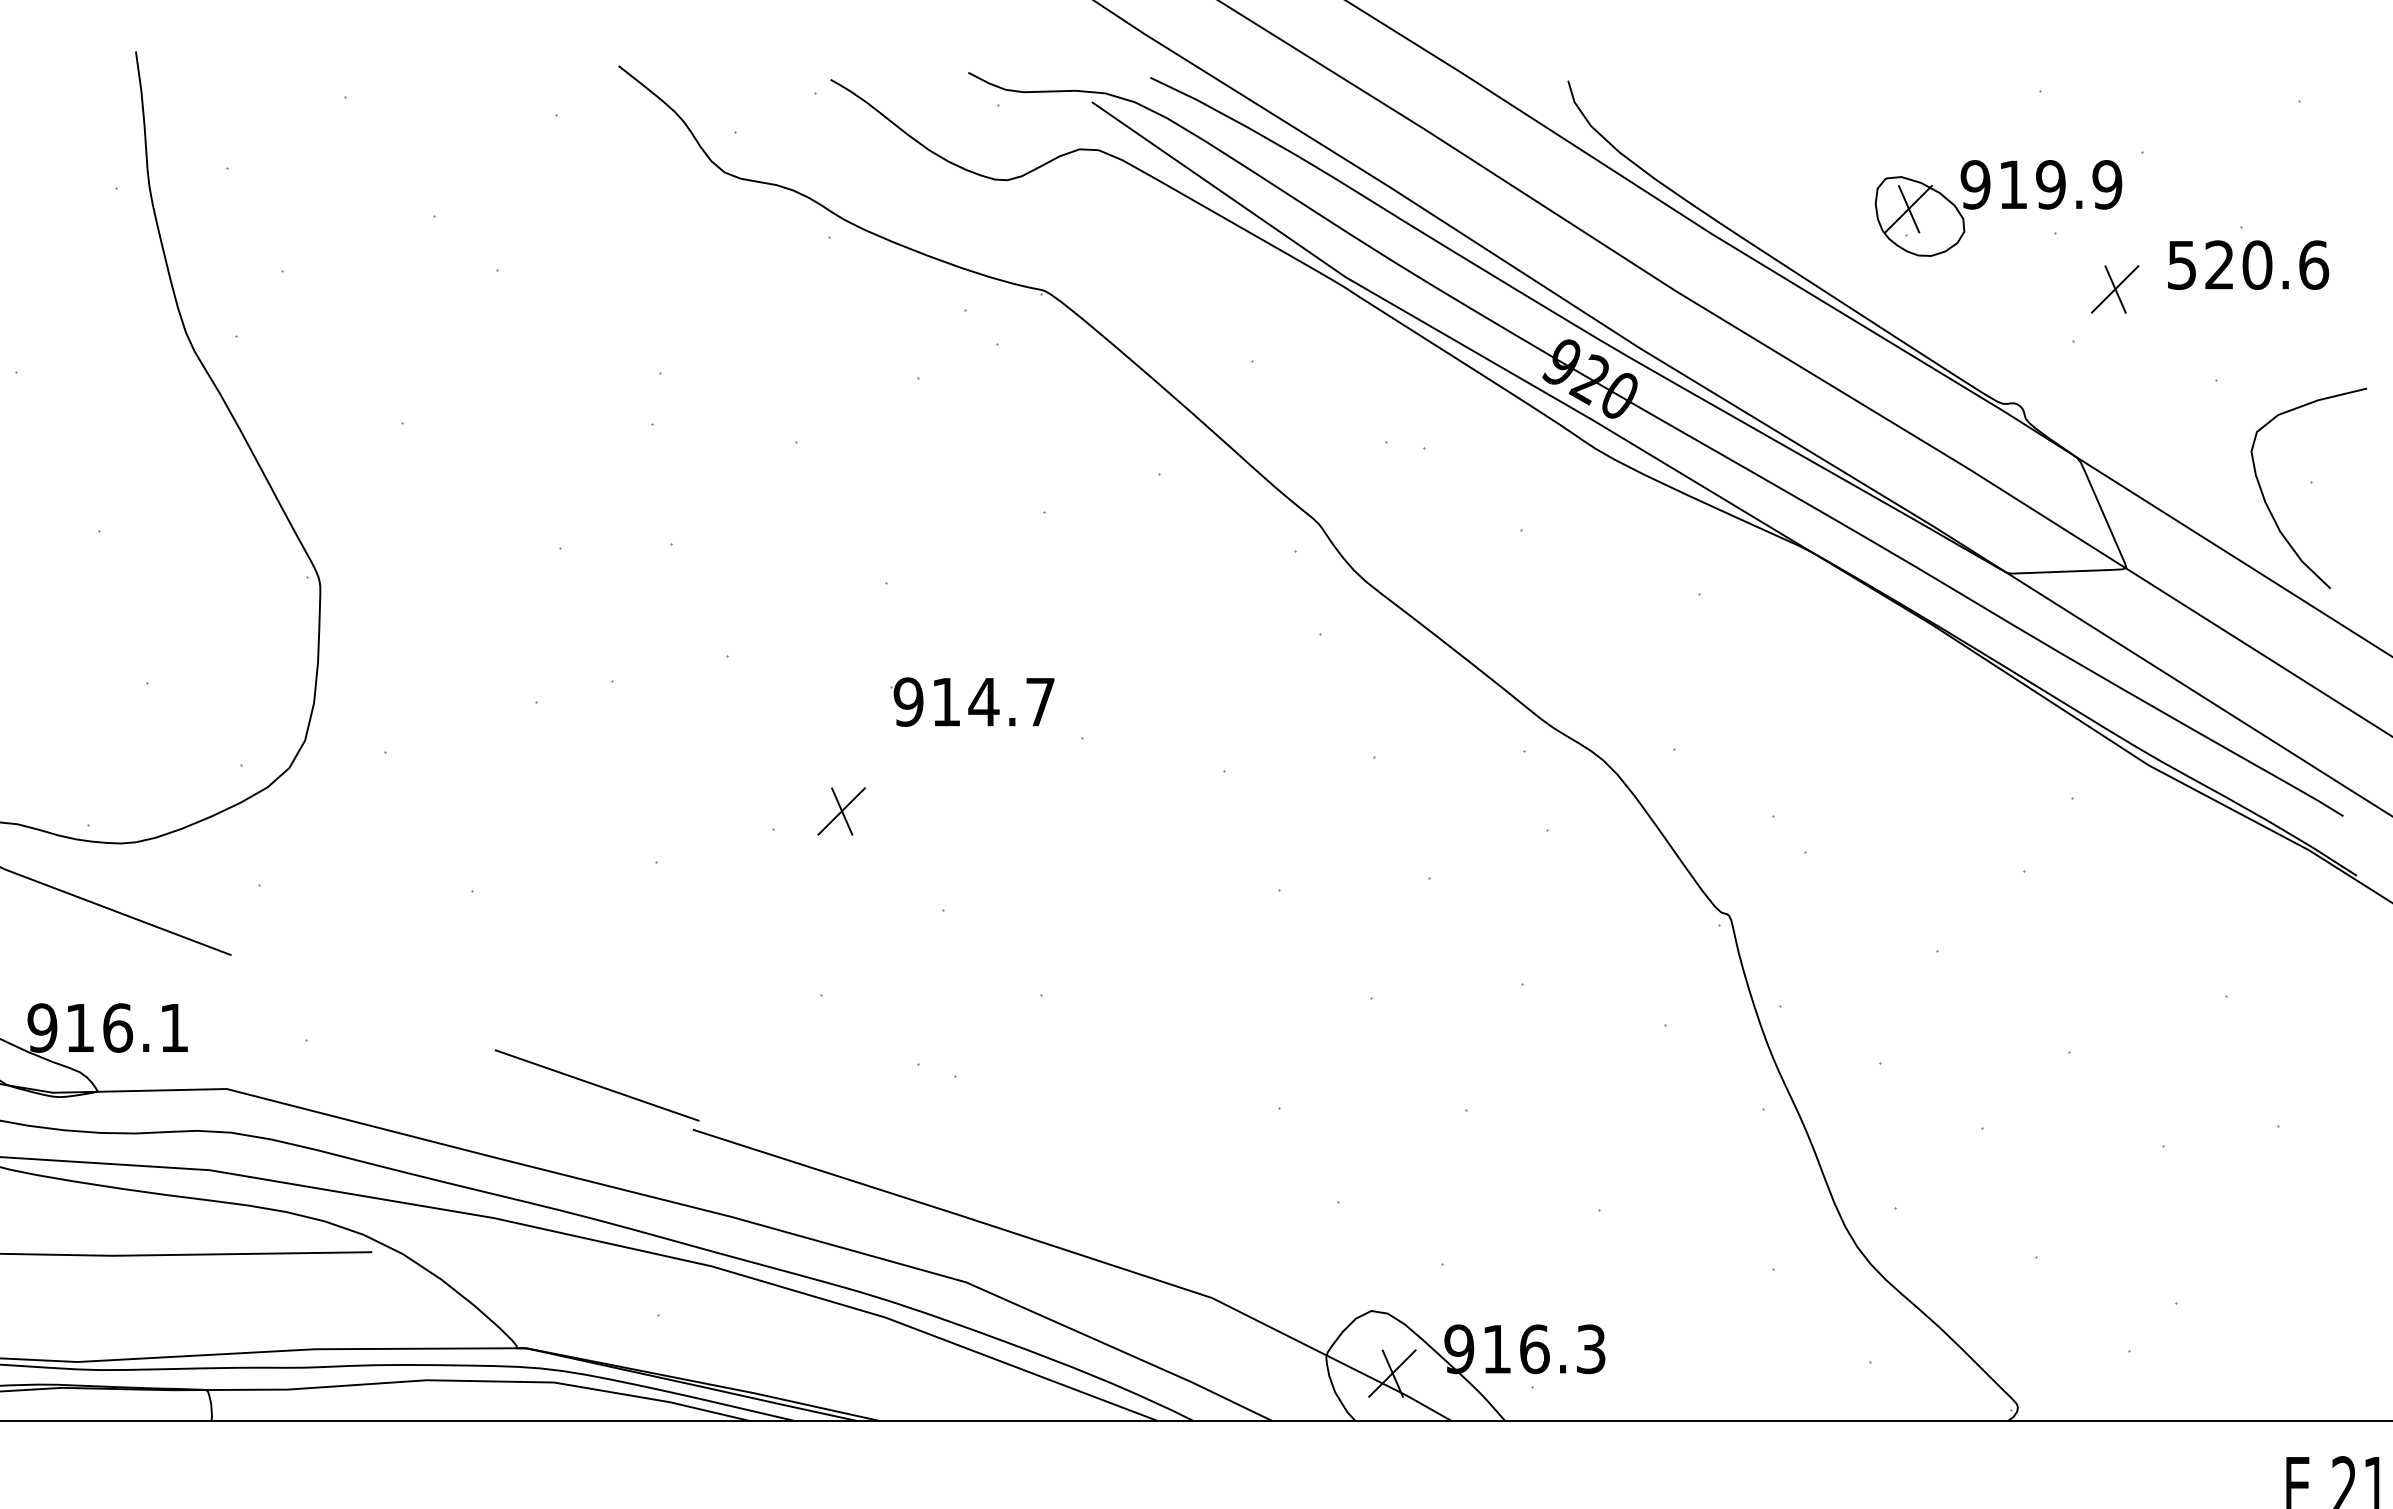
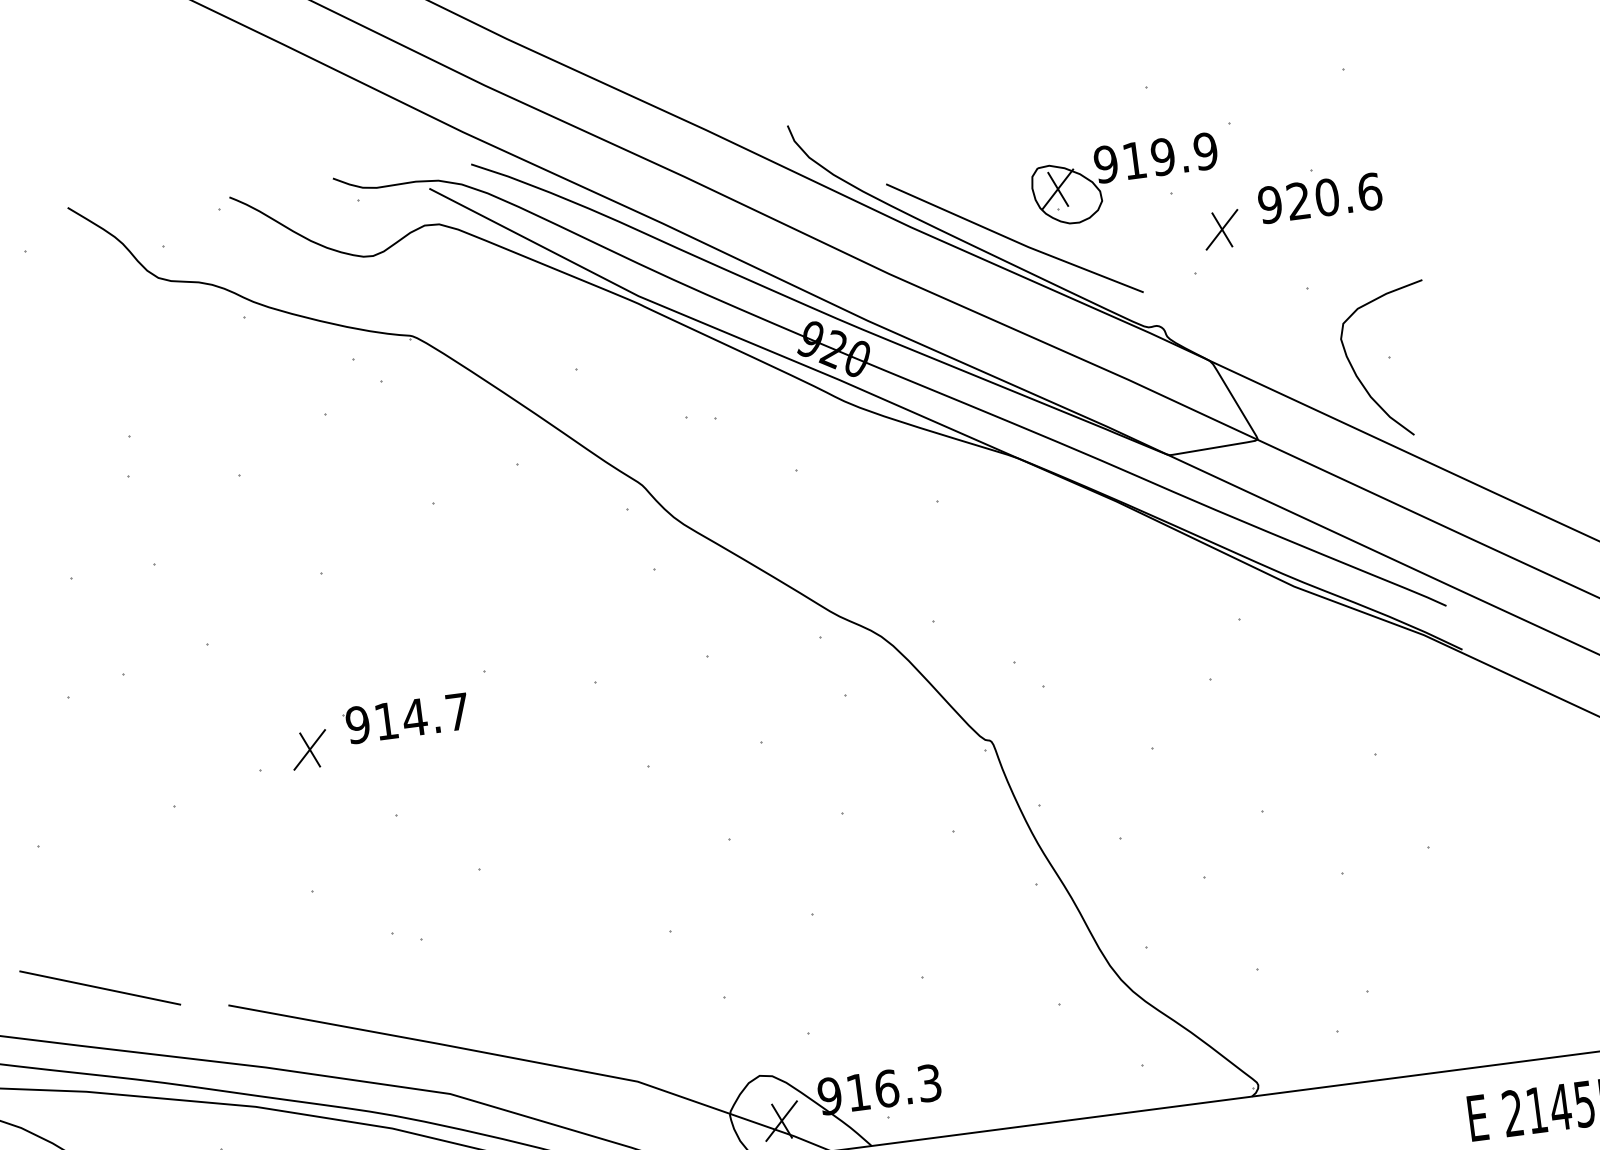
text: (2181, 264) -> (1269, 204), 520.6 -> 920.6
line: (1843, 267) -> (1014, 239), added
part: (972, 701) -> (406, 718), moved
line: (596, 1085) -> (99, 988), moved

